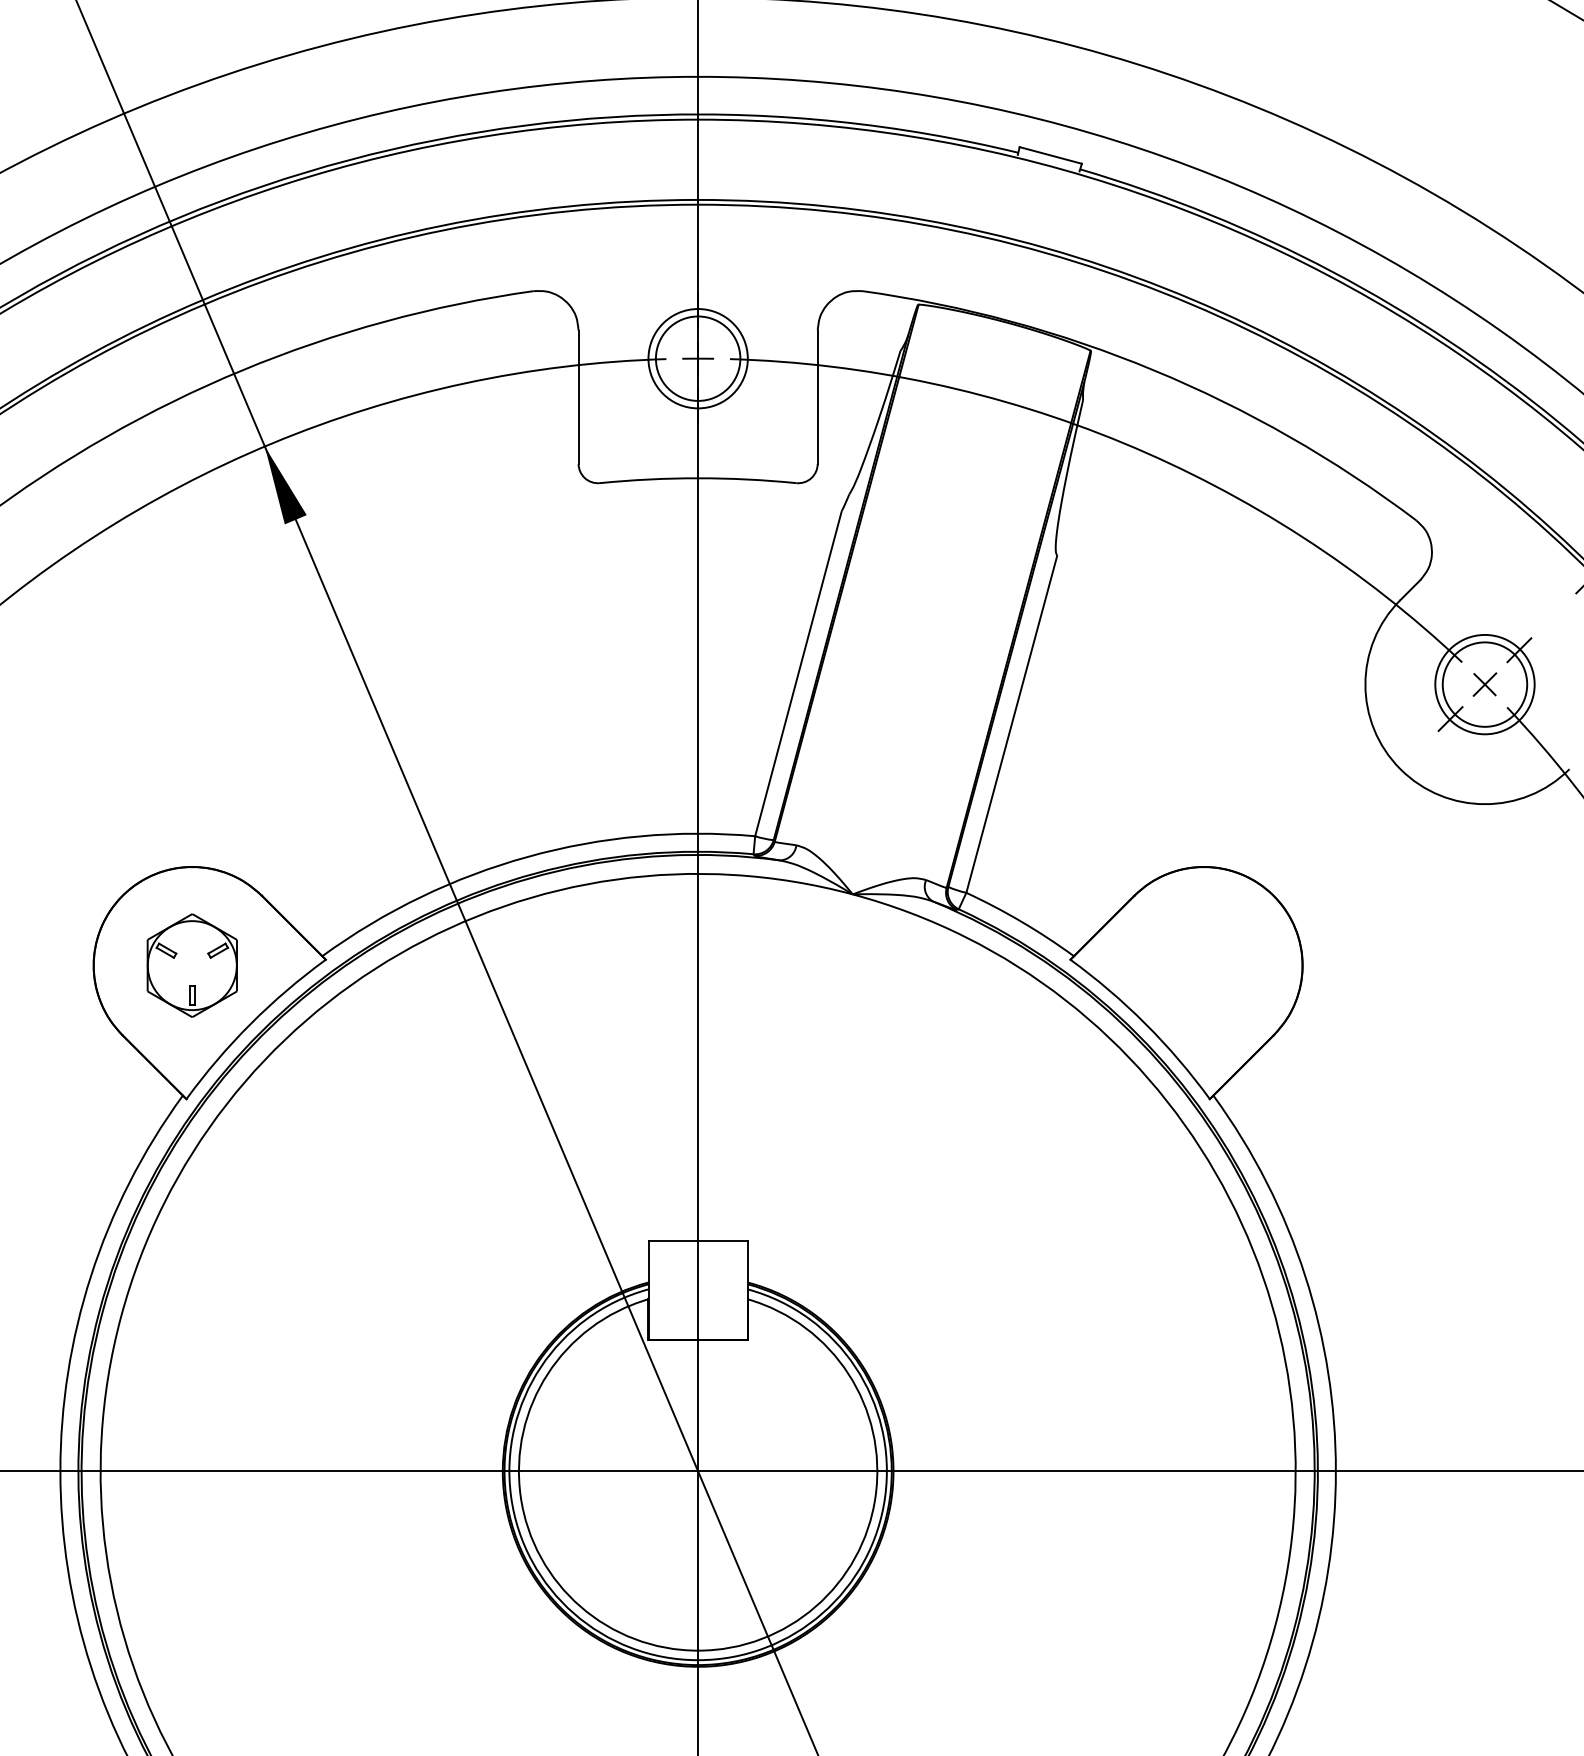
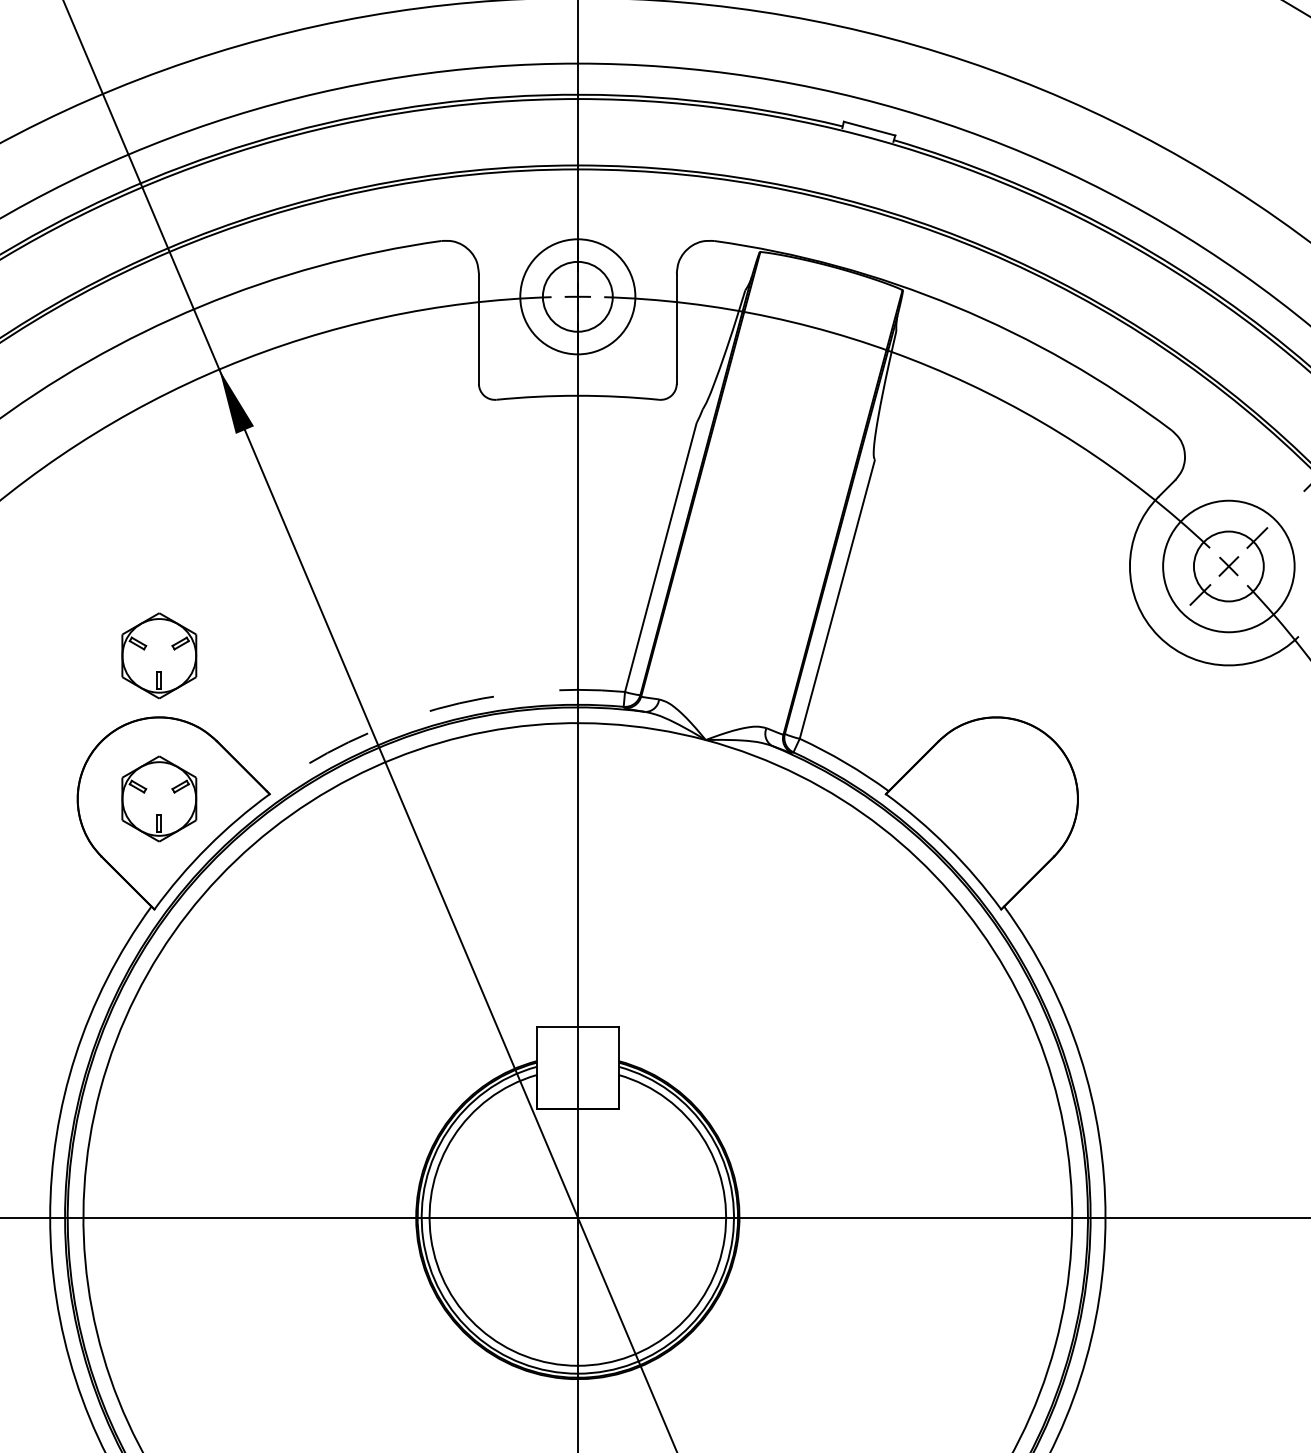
circle: (697, 358) -> (577, 296), size x1.4
circle: (1484, 684) -> (1228, 566), size x1.6
part: (191, 792) -> (158, 655), added
arc: (527, 856) -> (436, 708), solid -> dashed

